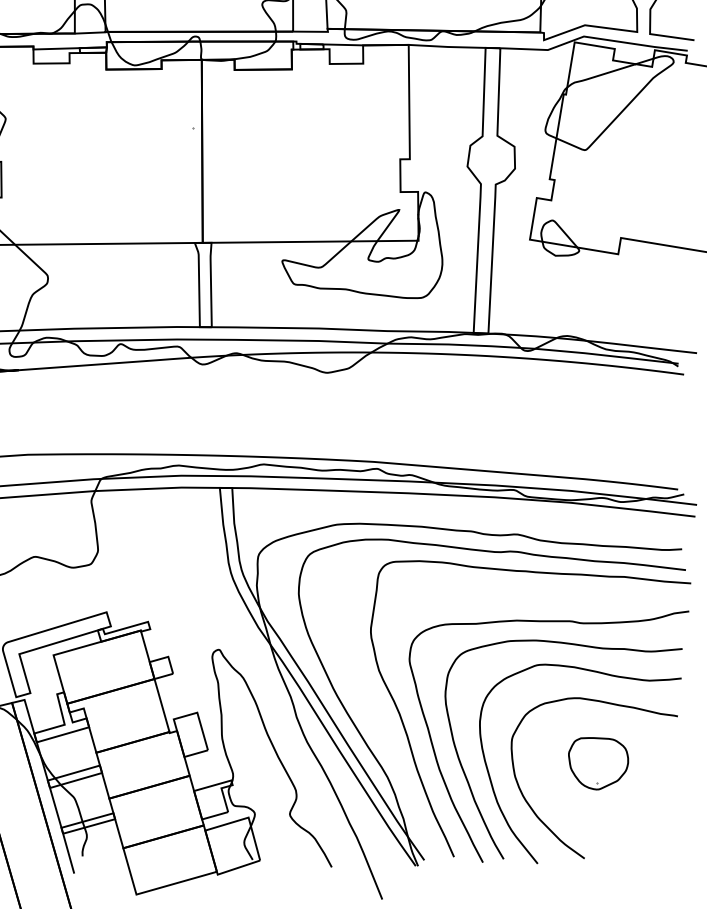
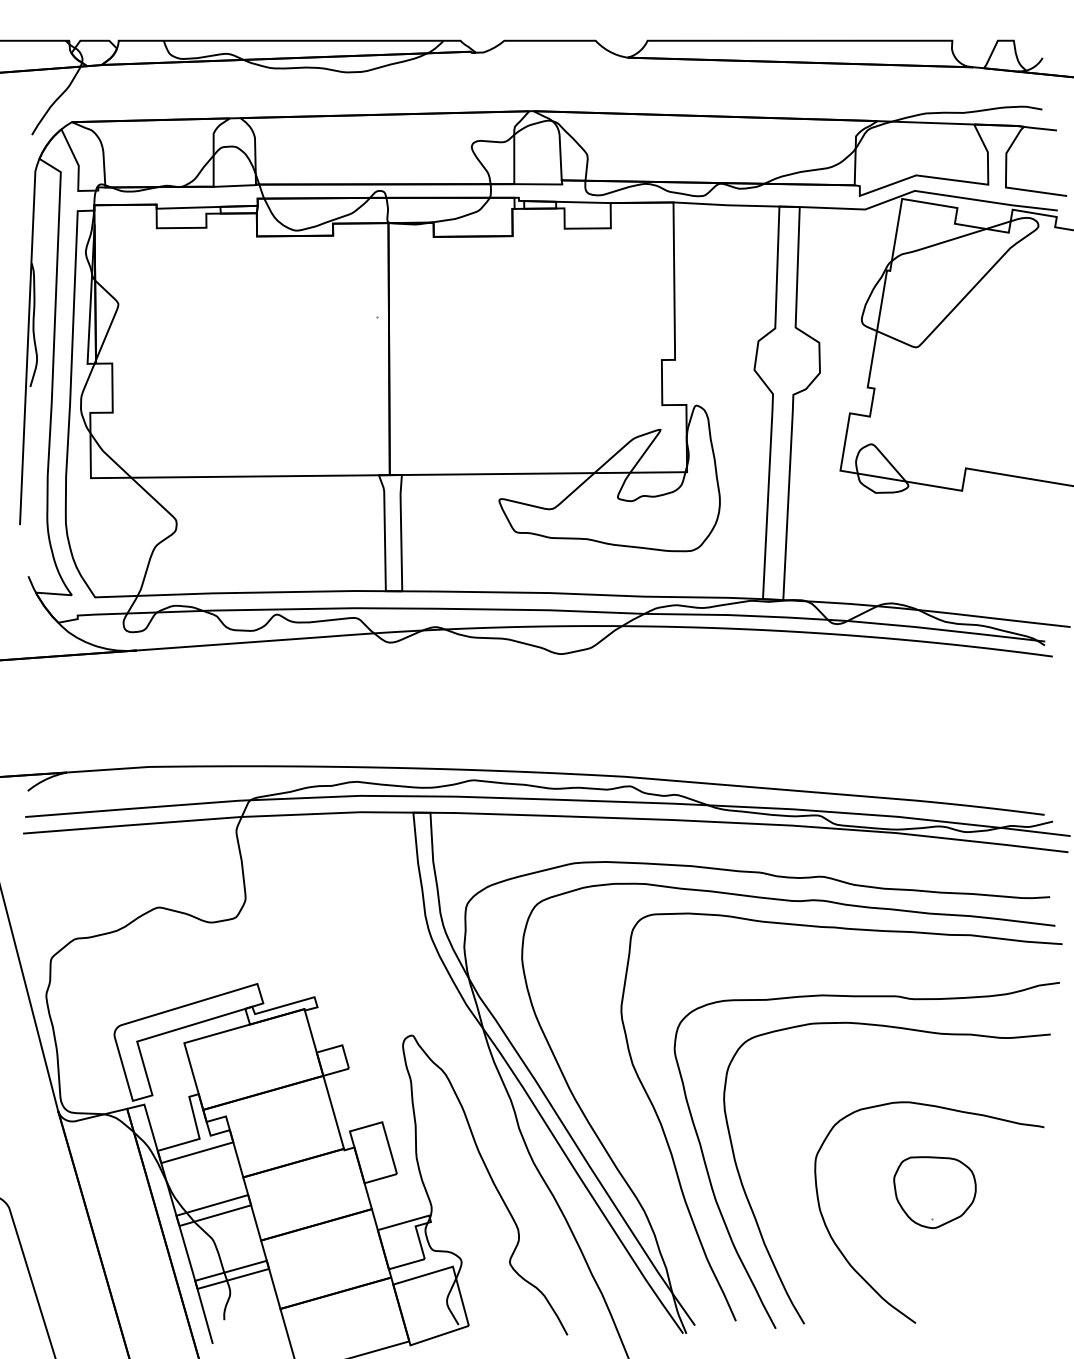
curve: (495, 792) -> (792, 1232), removed

